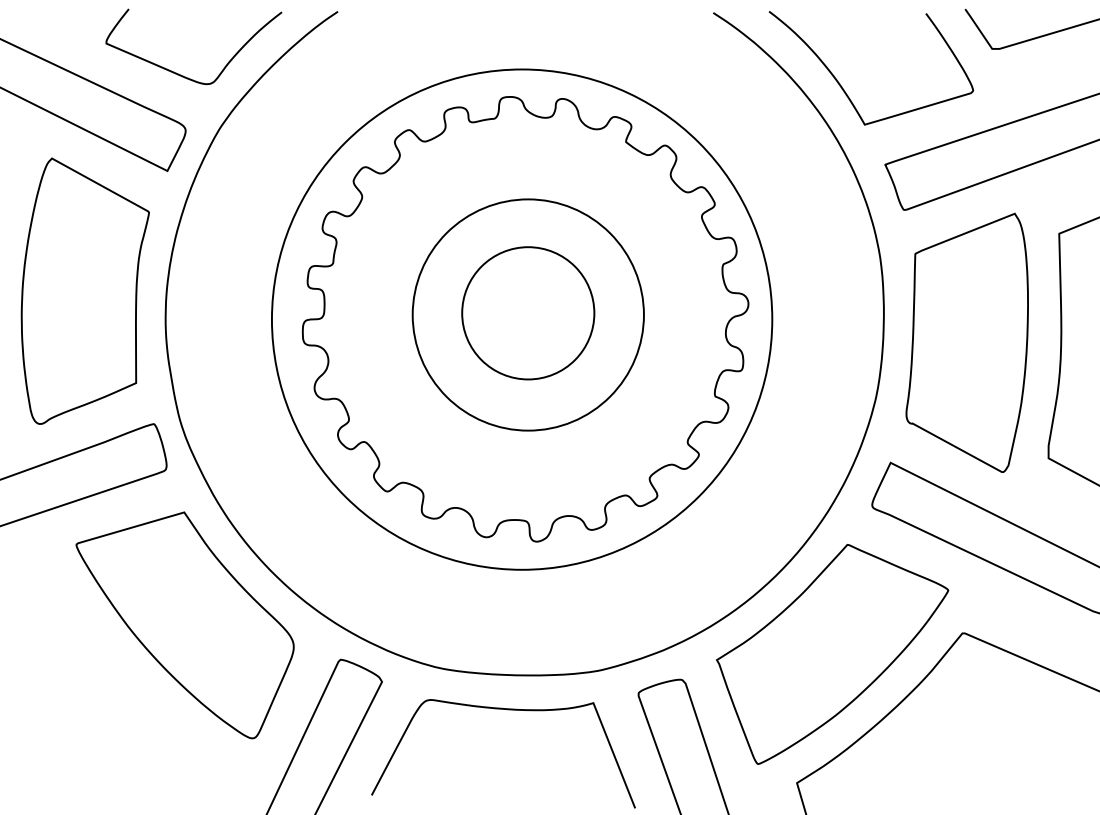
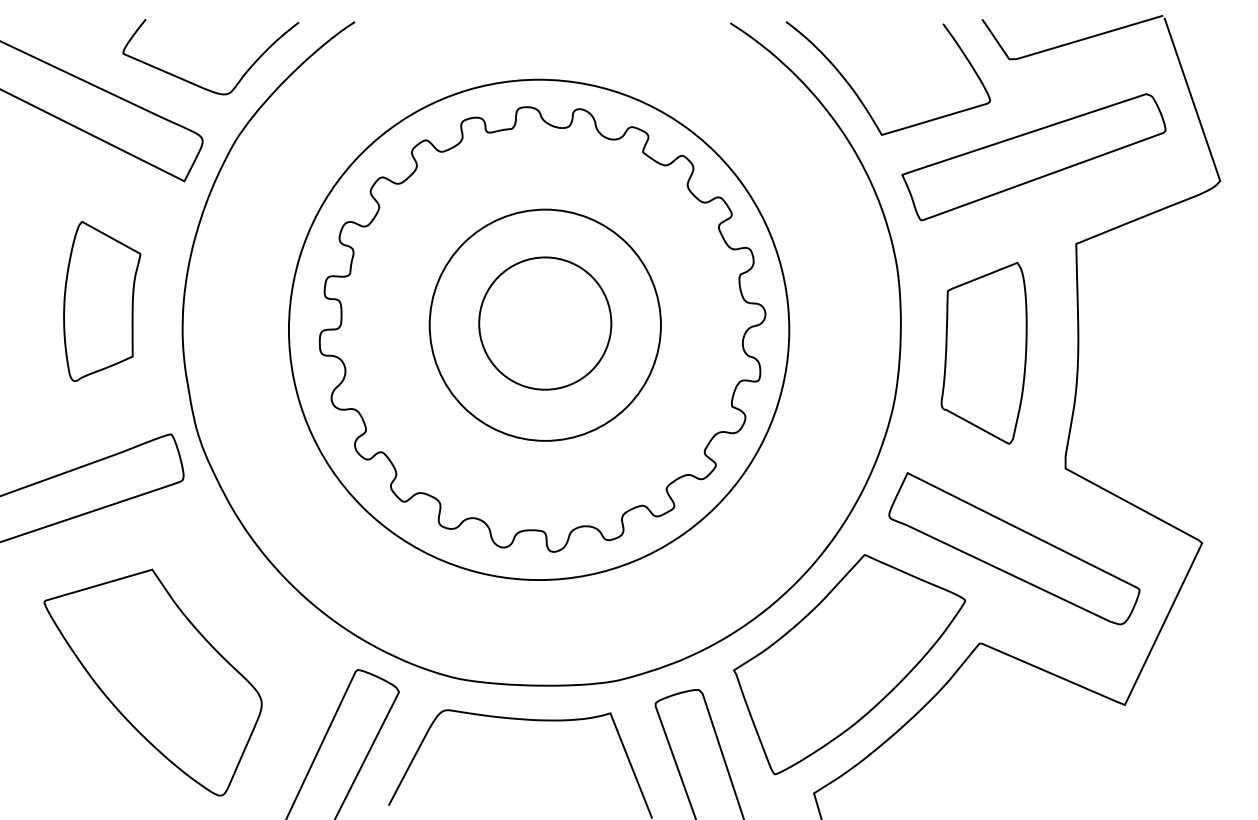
part: (84, 291) -> (101, 301), size x0.6
part: (966, 343) -> (983, 353), size x0.7
part: (184, 625) -> (152, 682), moved

